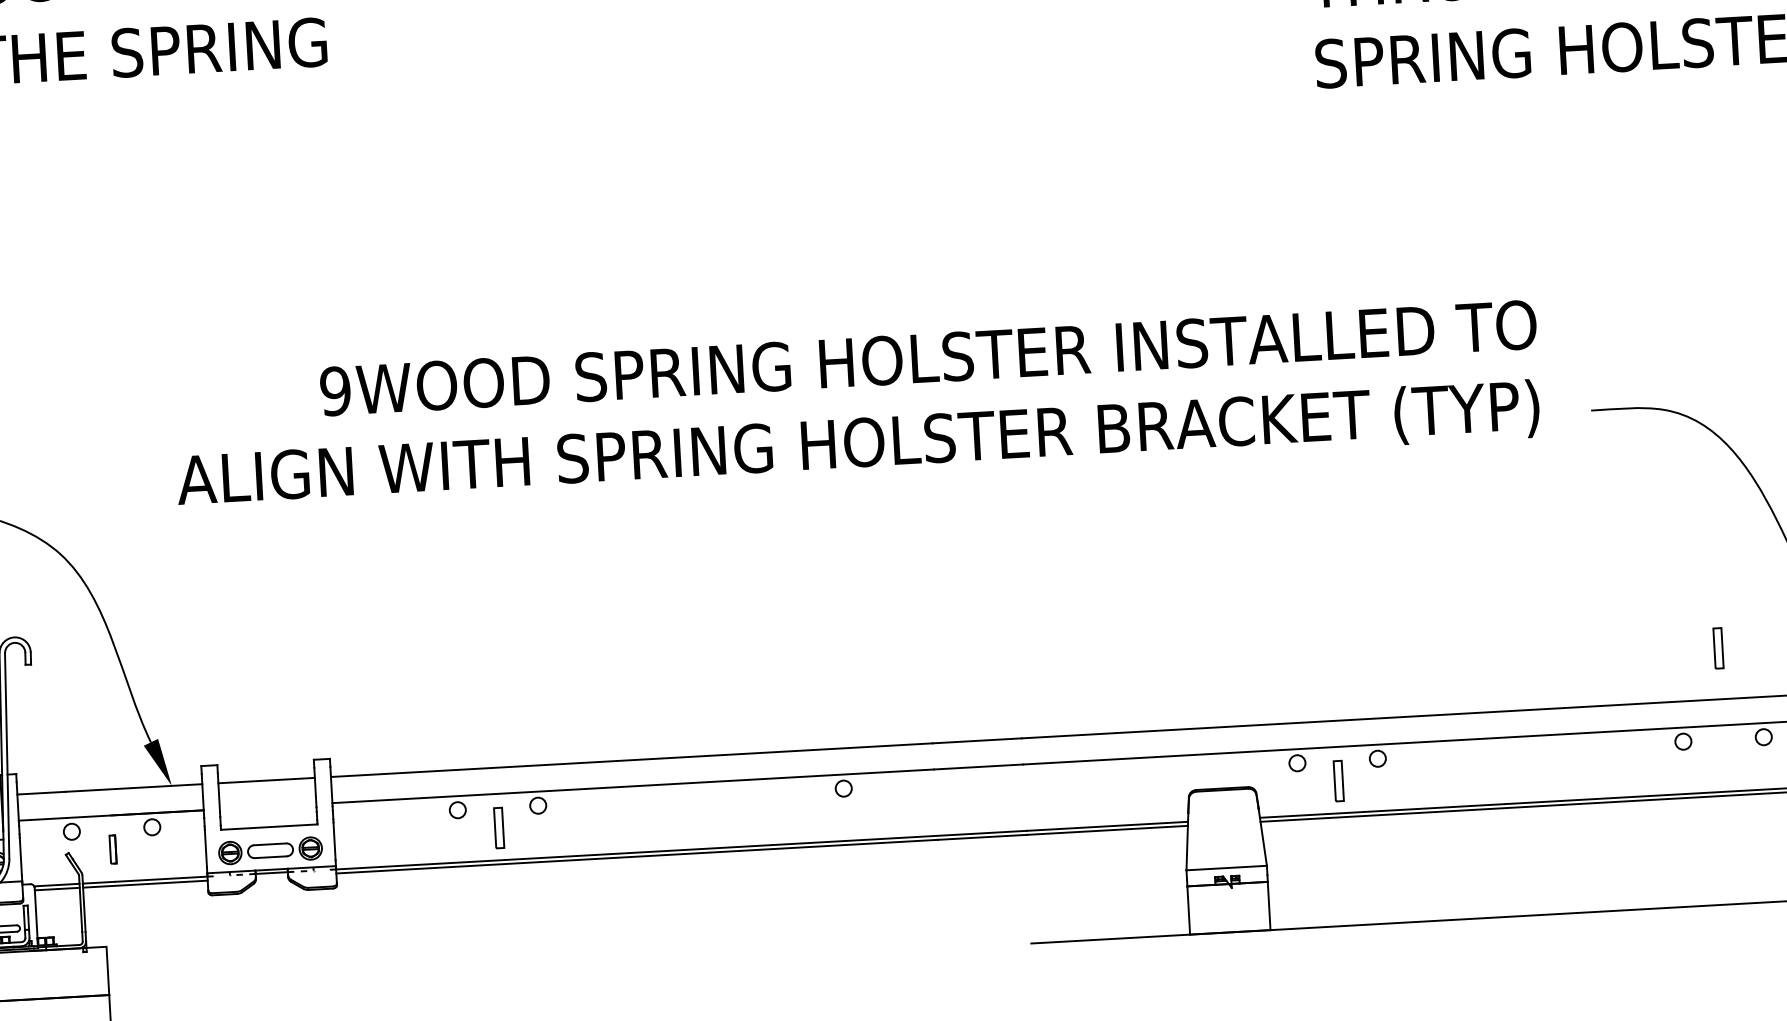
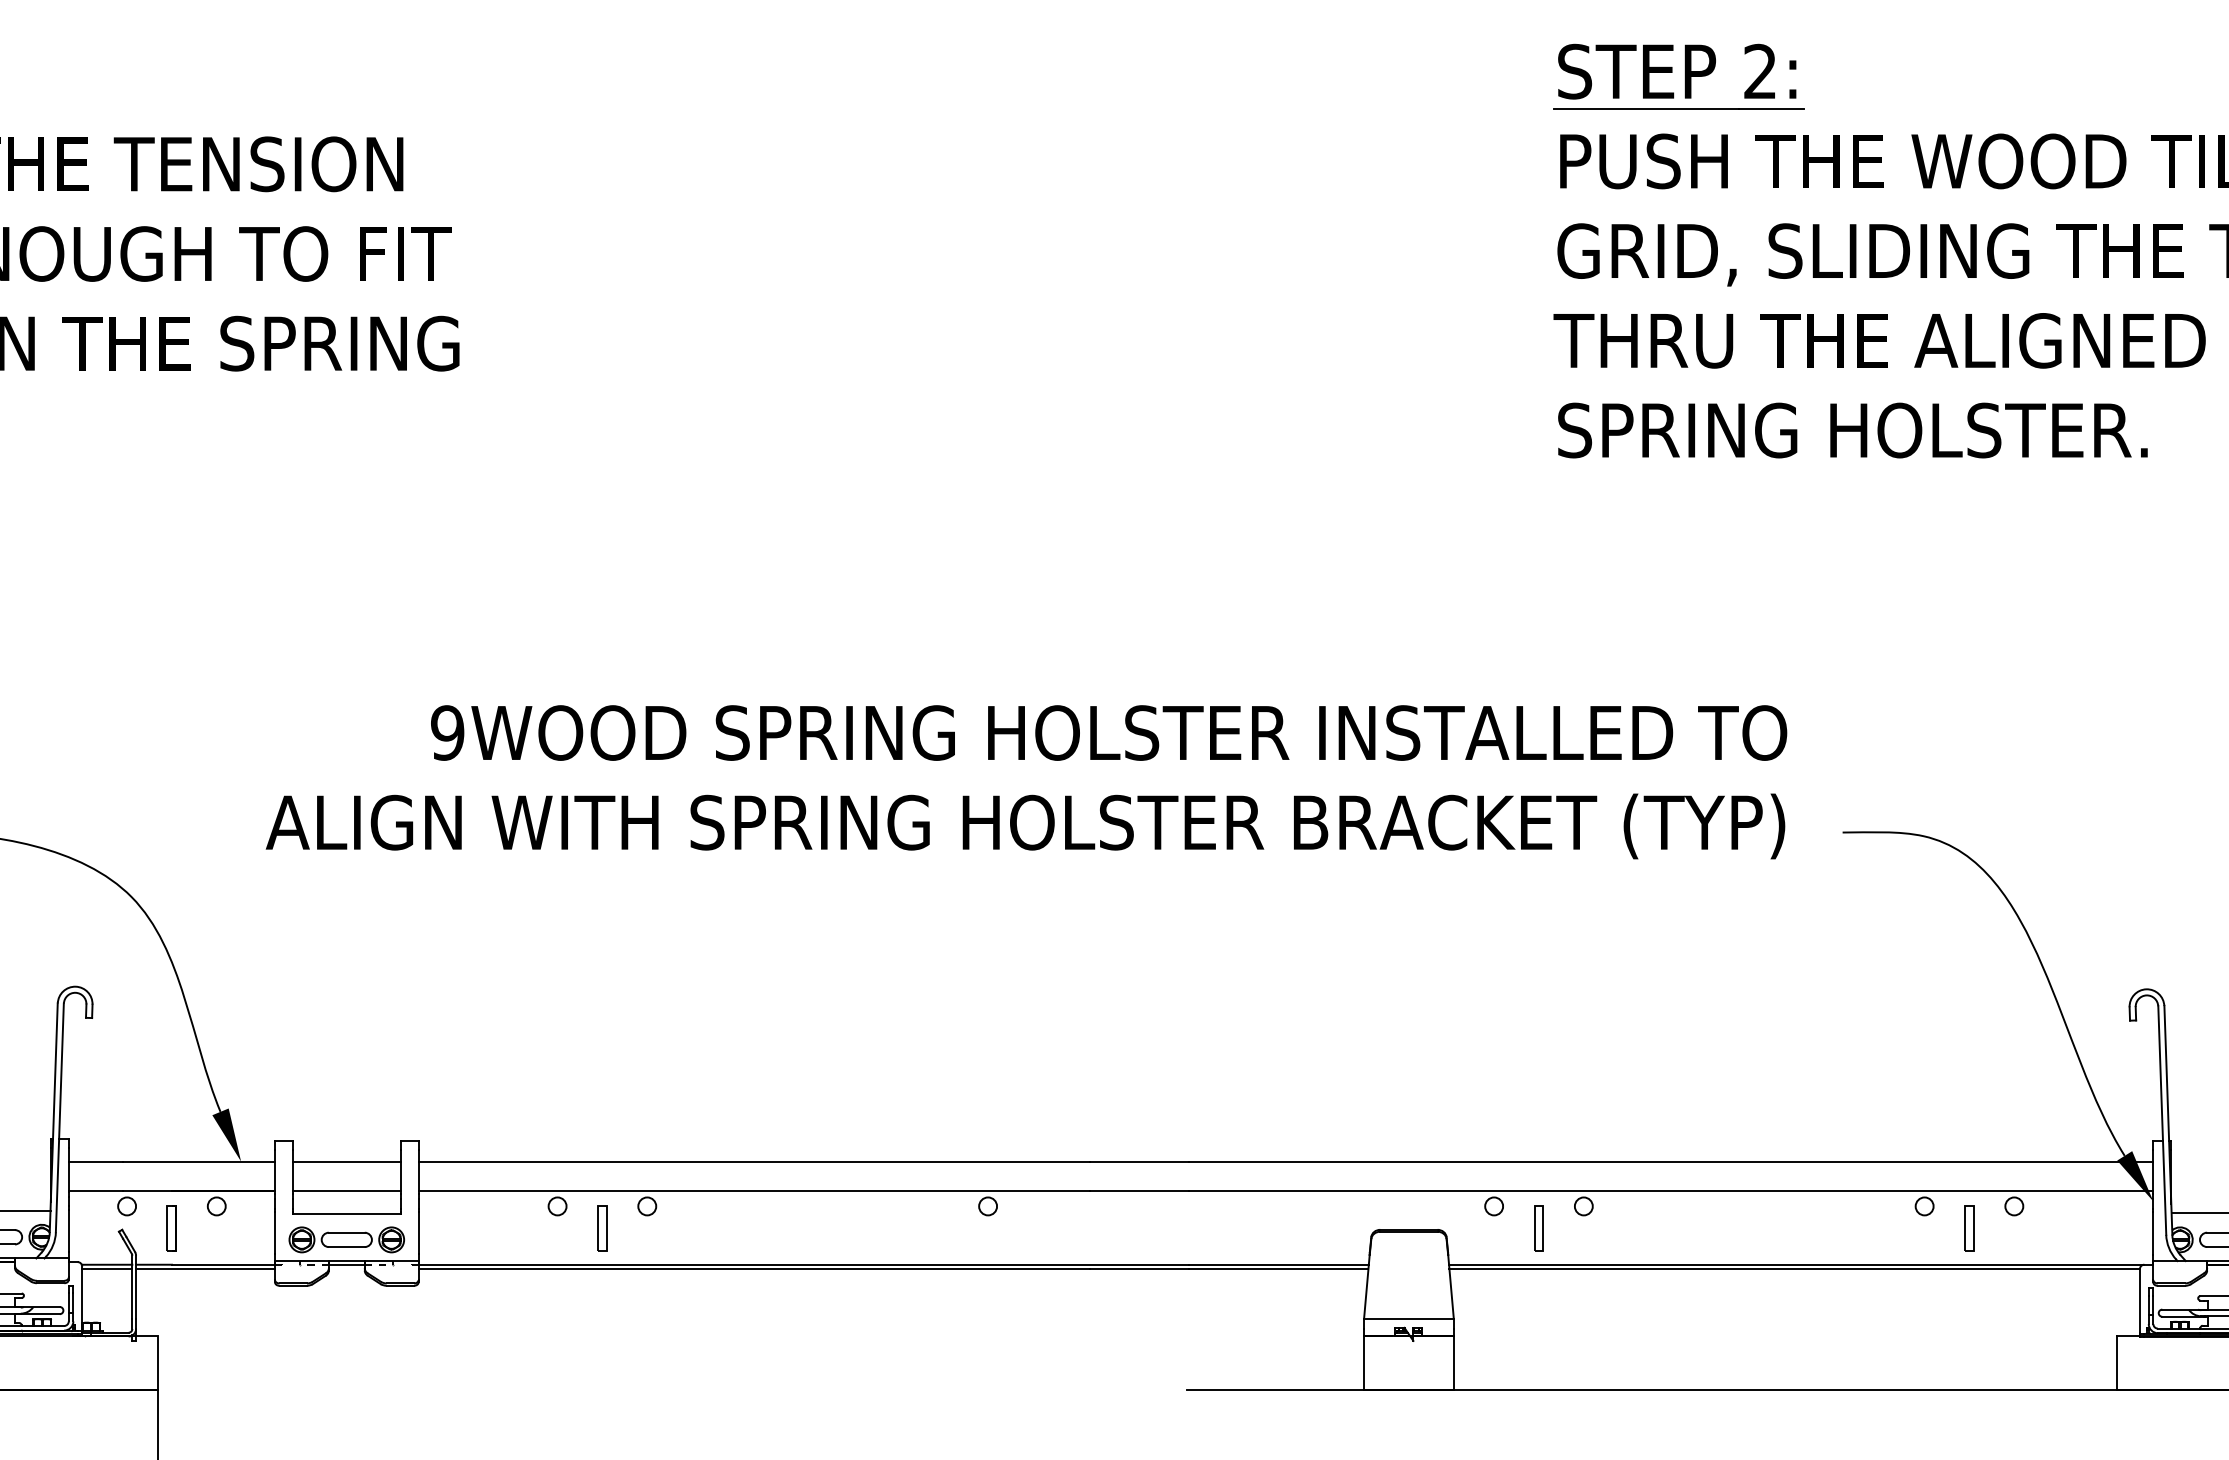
part: (1718, 648) -> (1969, 1228), moved
line: (267, 806) -> (346, 1190), added
part: (112, 849) -> (171, 1228), size x1.43

